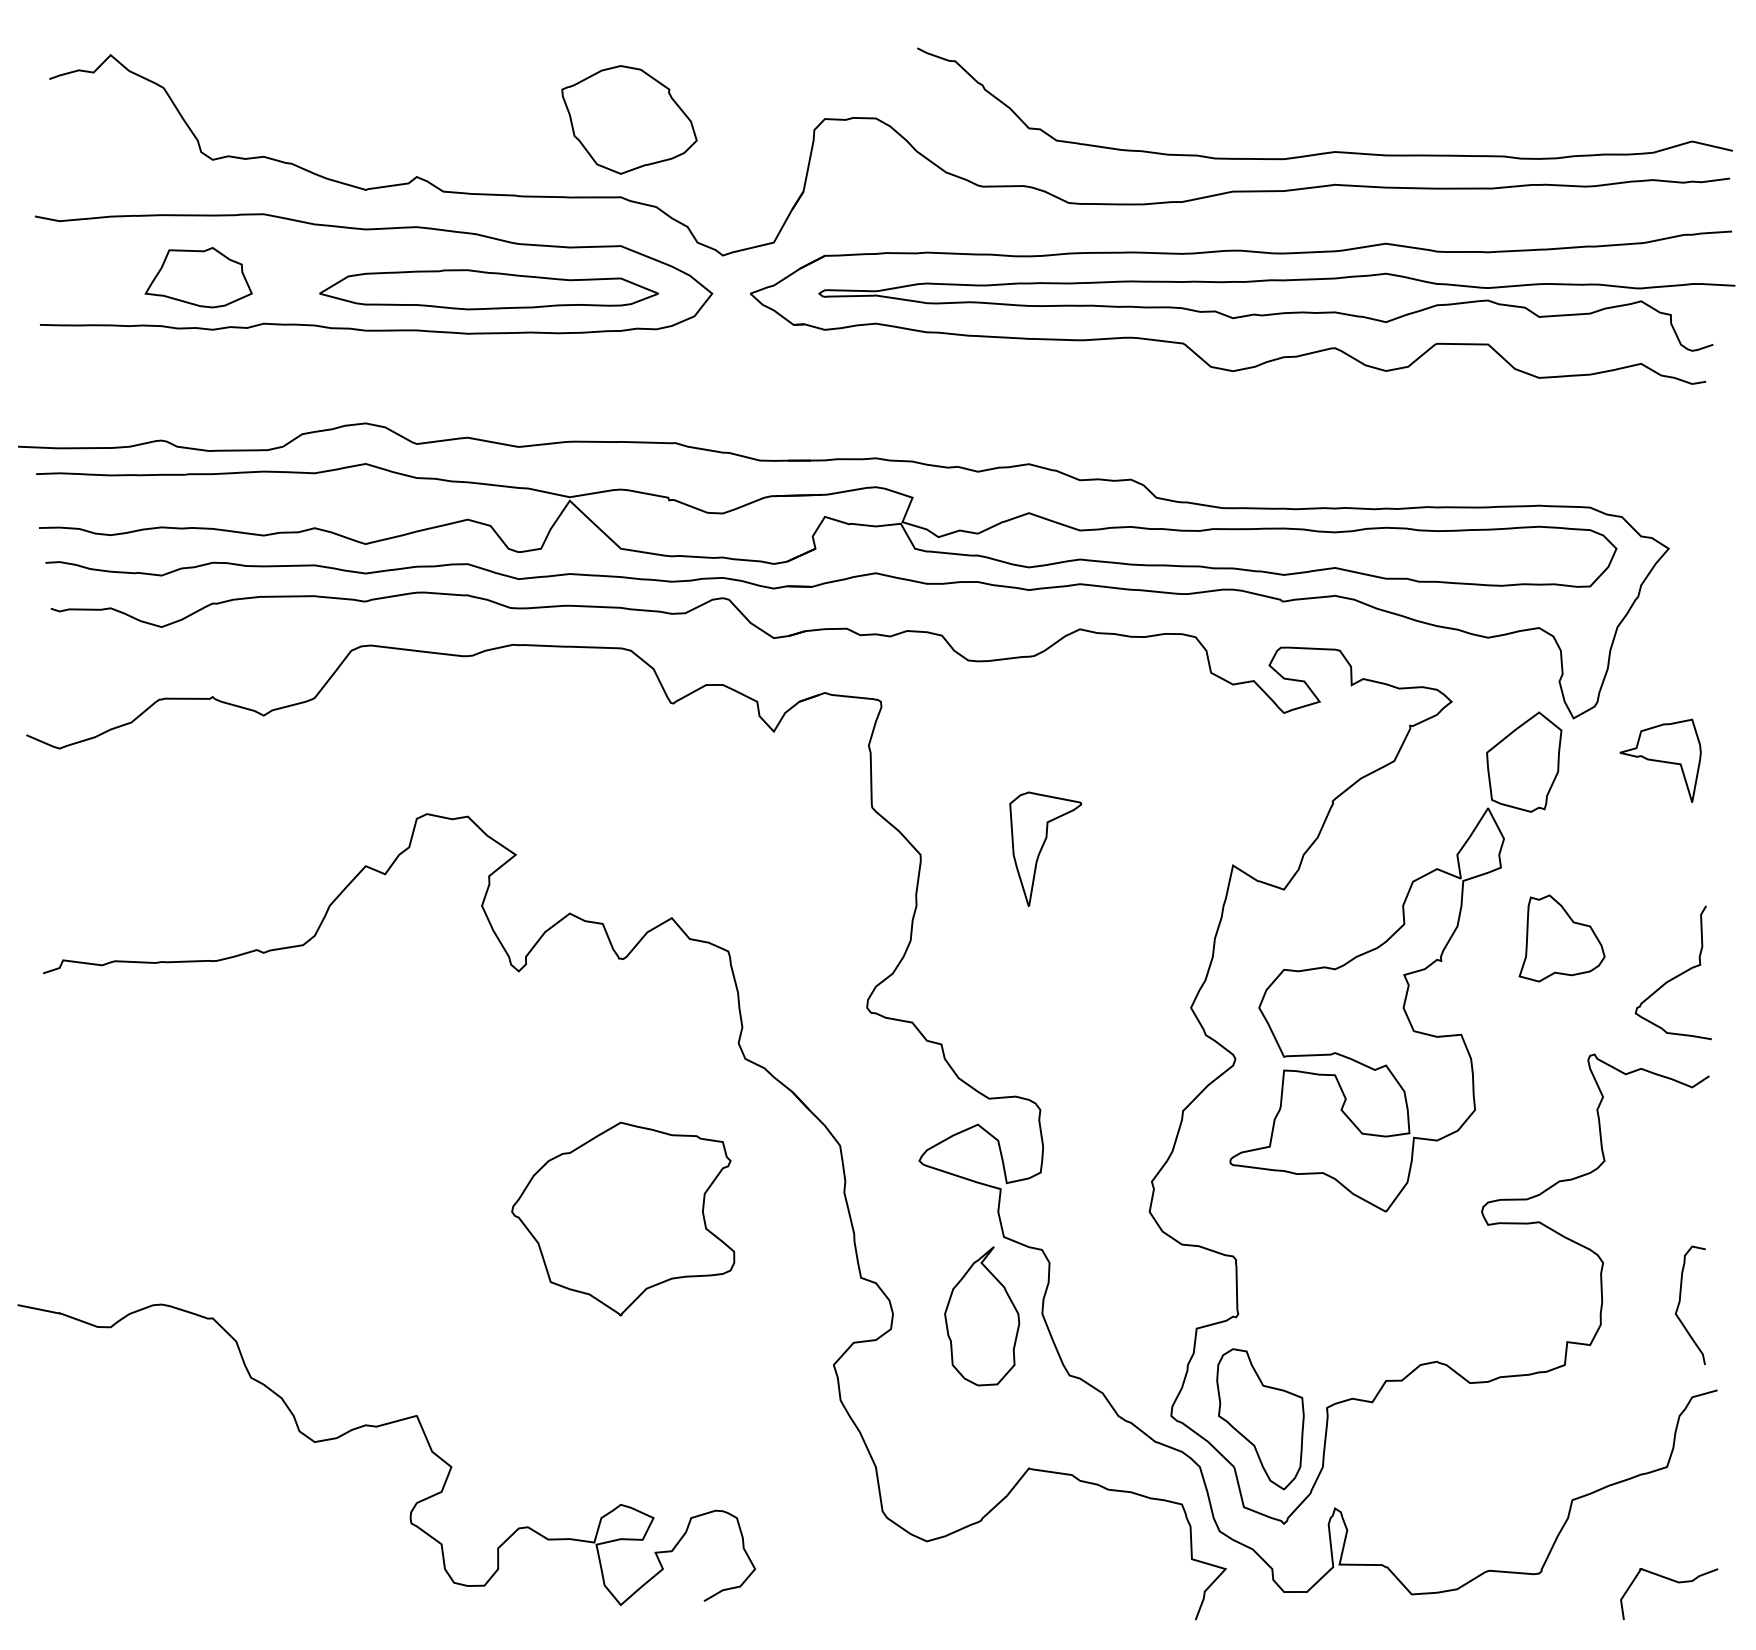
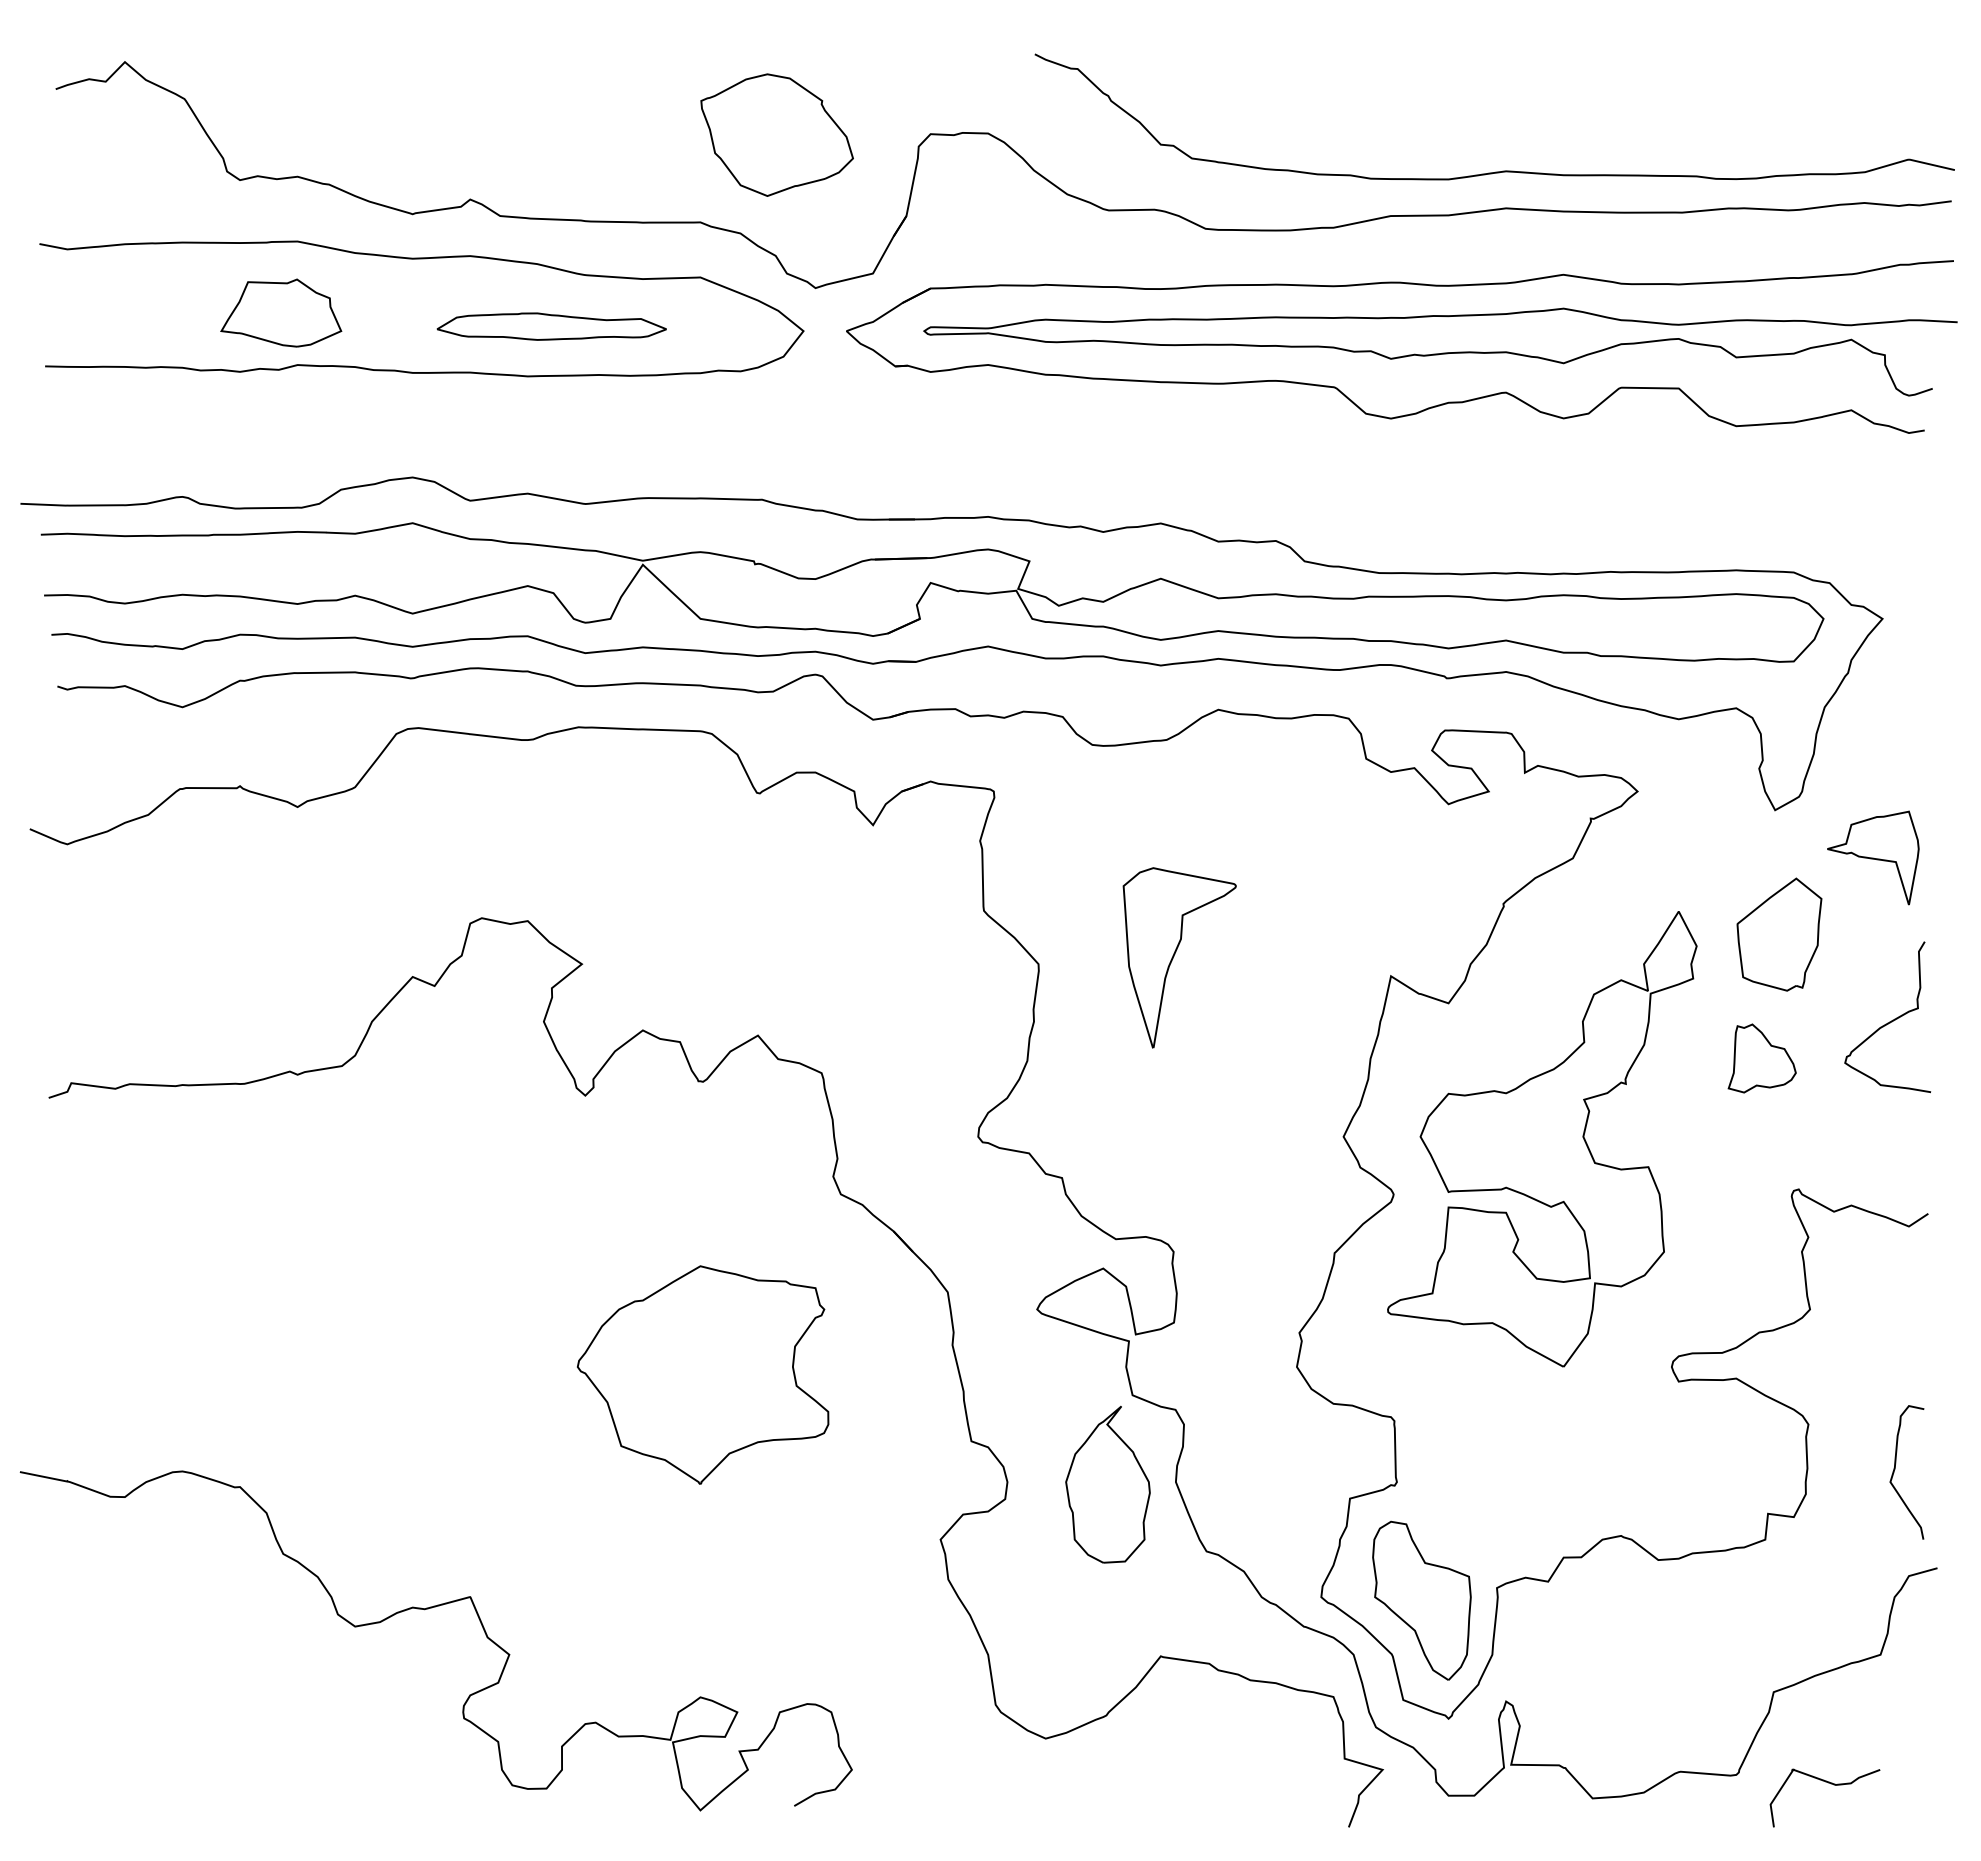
part: (628, 119) -> (776, 134), moved
part: (198, 277) -> (281, 312), moved
part: (488, 289) -> (551, 326), size x0.6
part: (1524, 762) -> (1779, 934), moved
part: (1045, 848) -> (1179, 957), size x1.4
part: (1562, 938) -> (1762, 1058), size x0.7
curve: (1674, 976) -> (1889, 1021), moved
curve: (1672, 1581) -> (1828, 1783), moved

